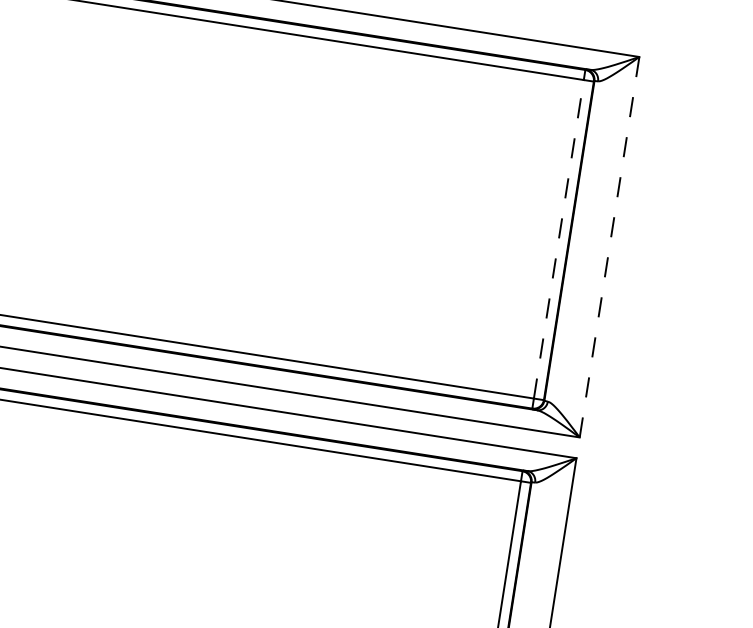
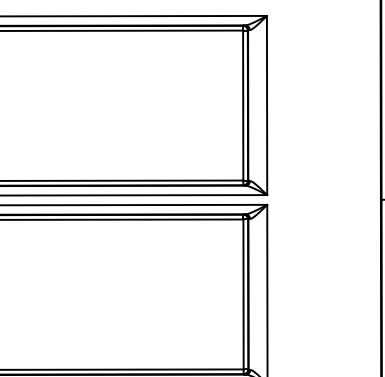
line: (559, 239) -> (243, 105), dashed -> solid
line: (610, 247) -> (267, 105), dashed -> solid

